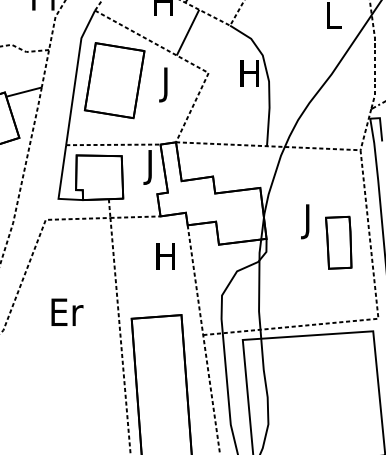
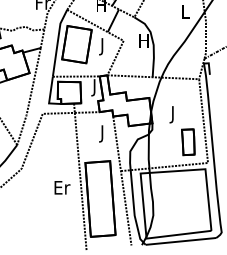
part: (339, 243) -> (188, 142), moved
text: (166, 259) -> (102, 133), H -> J
text: (67, 311) -> (62, 187), moved

